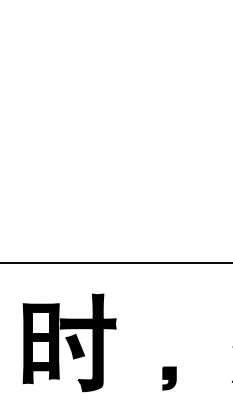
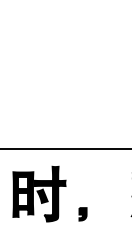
part: (168, 378) -> (82, 214), moved

